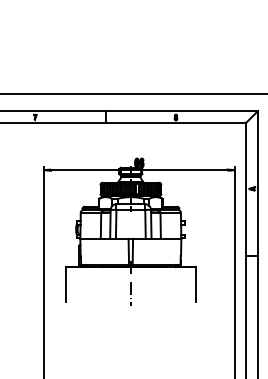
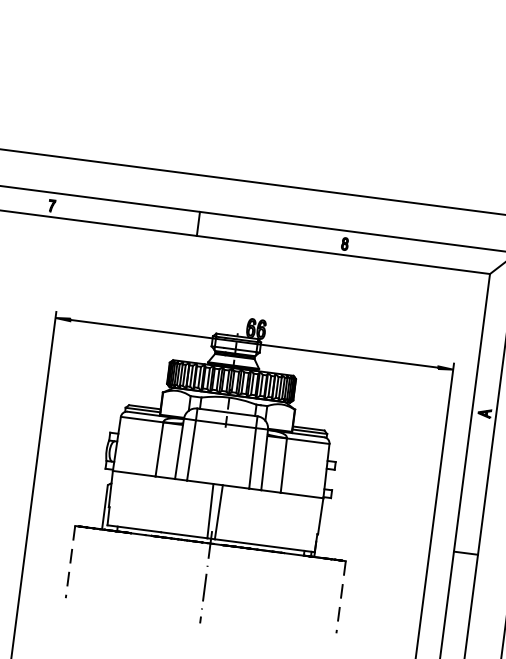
line: (65, 284) -> (69, 561), solid -> dashed
line: (195, 284) -> (340, 597), solid -> dashed

